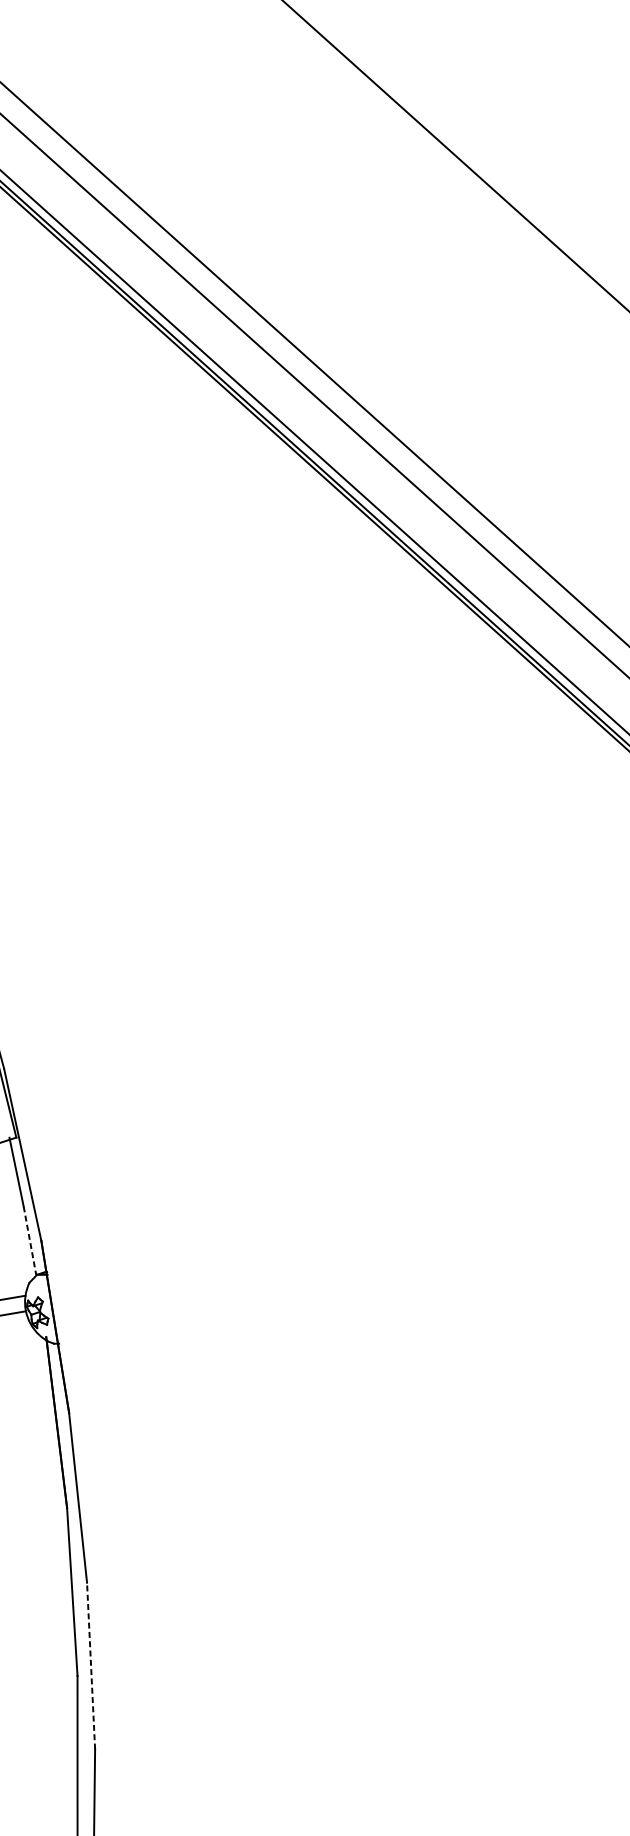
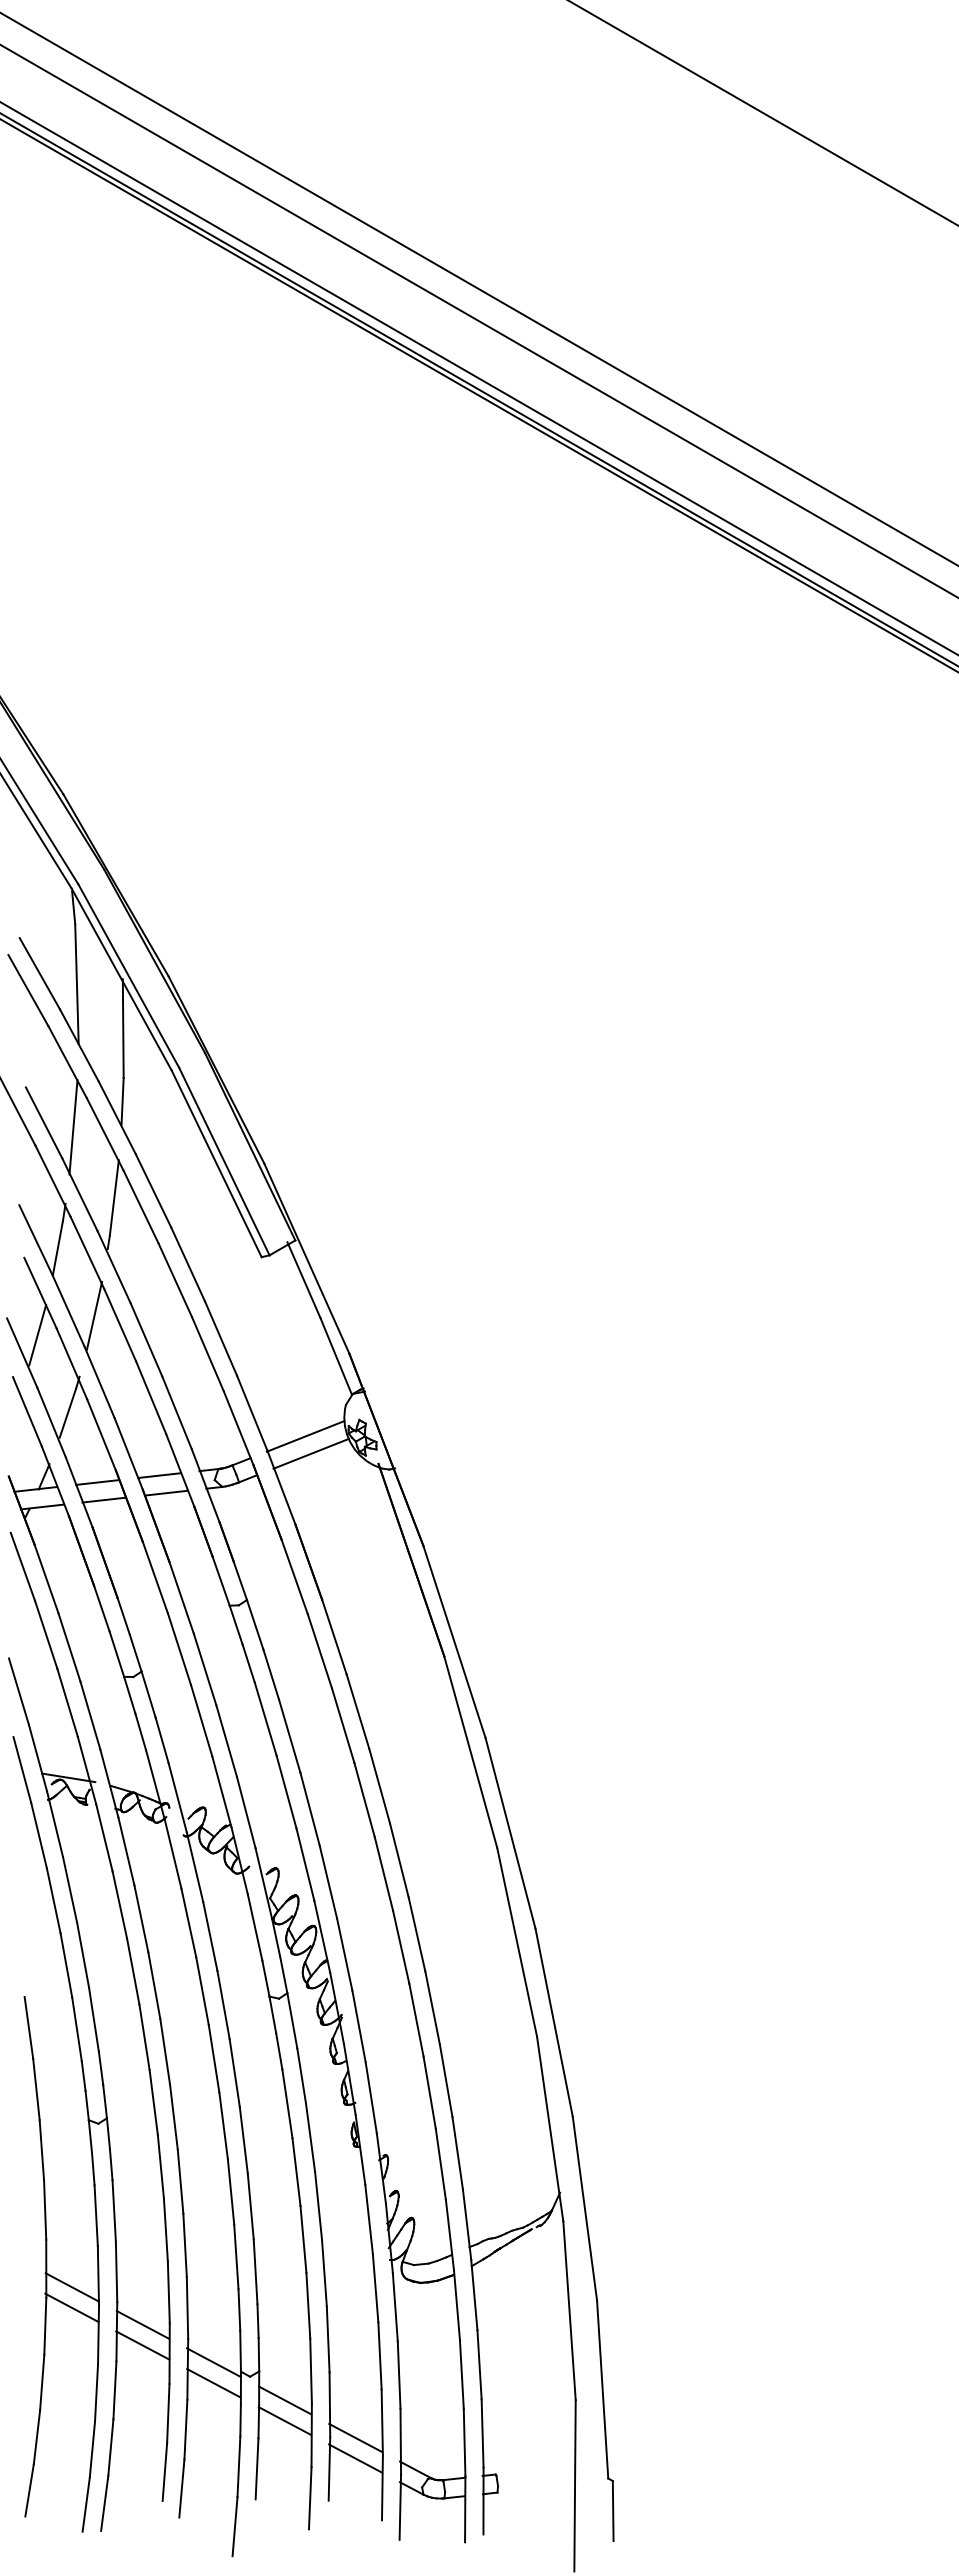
line: (30, 1241) -> (336, 1357), dashed -> solid
line: (91, 1666) -> (510, 1833), dashed -> solid

